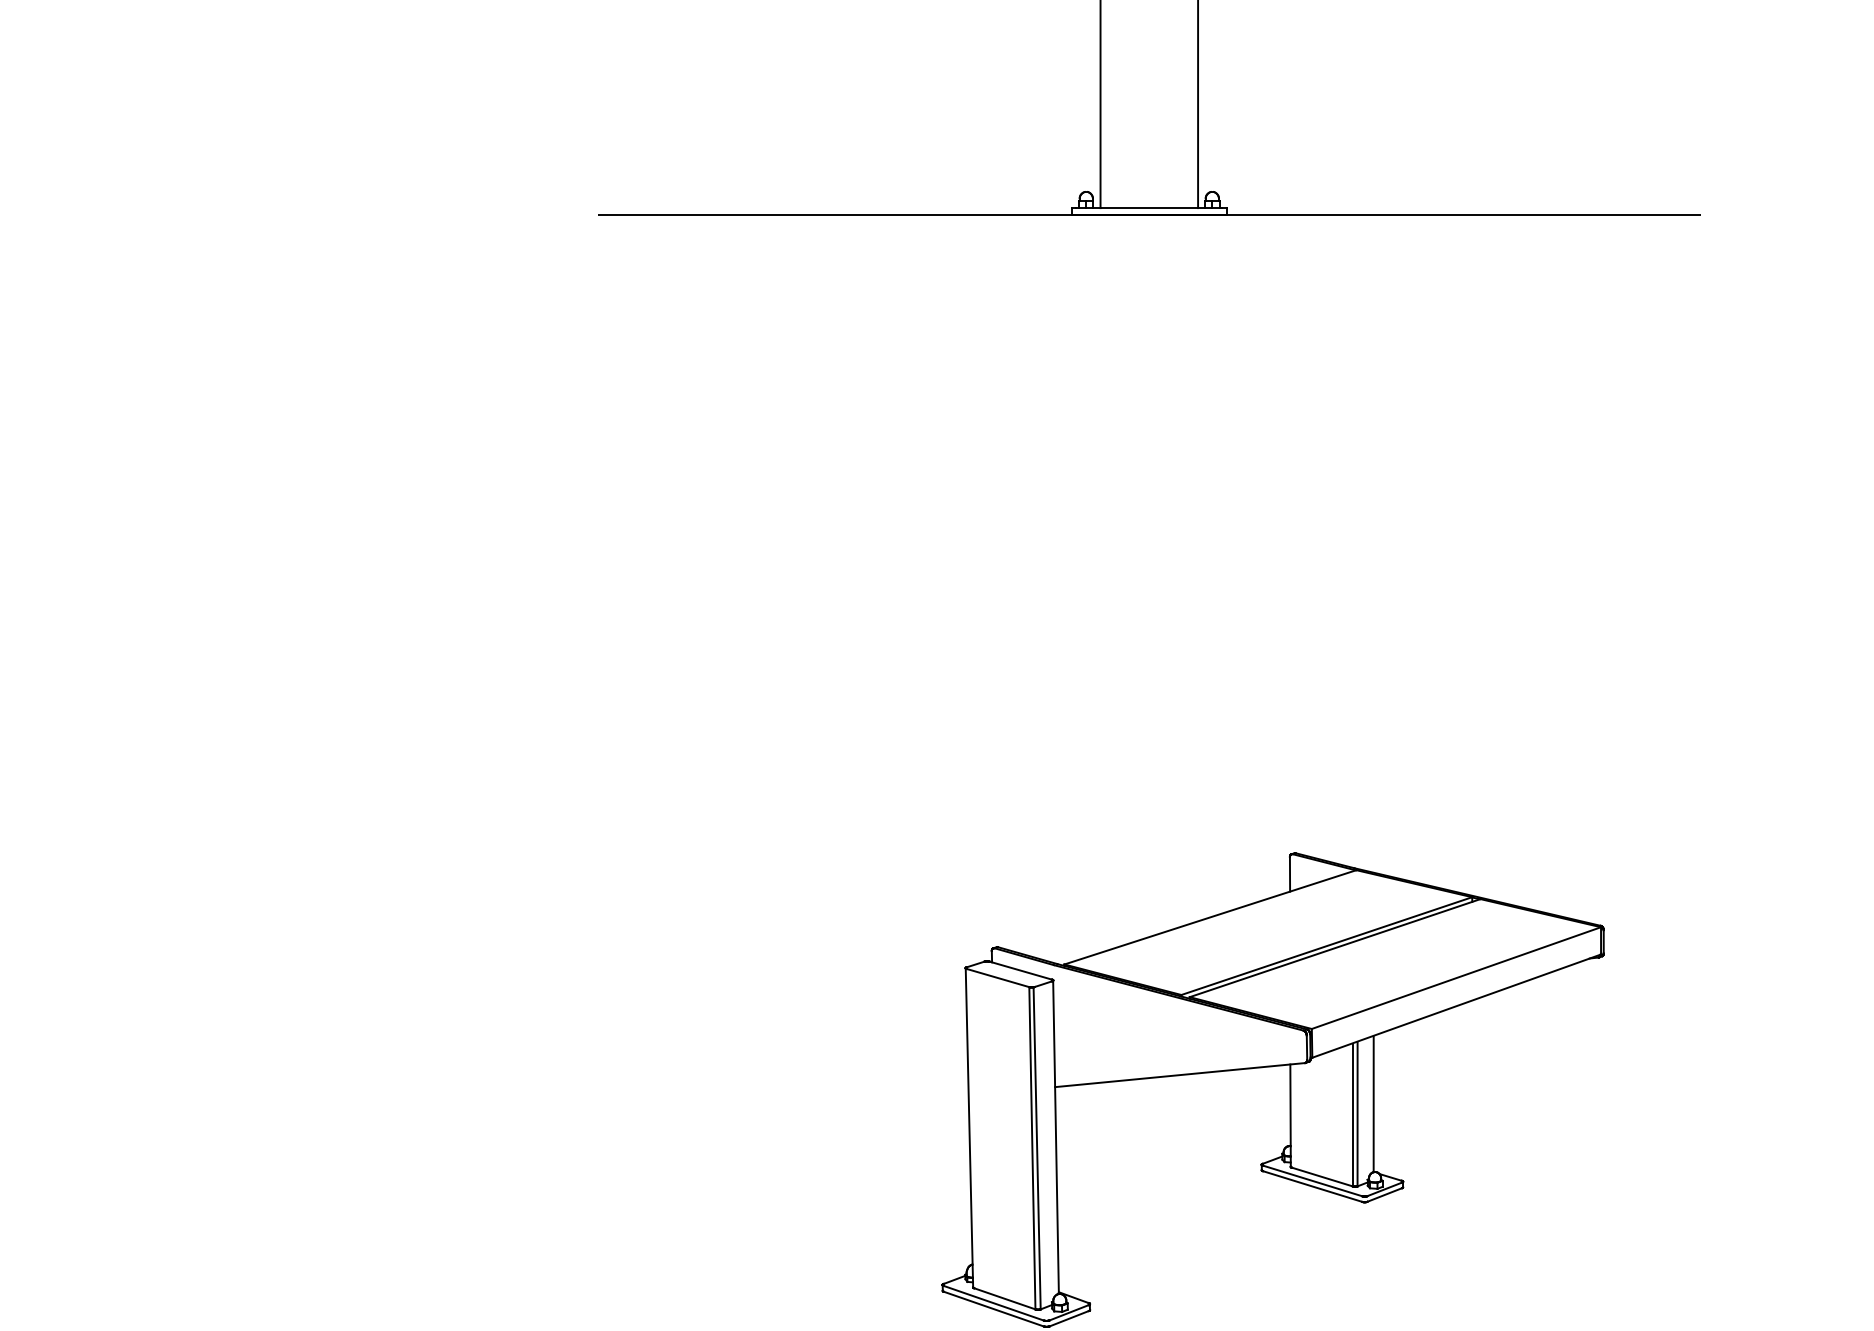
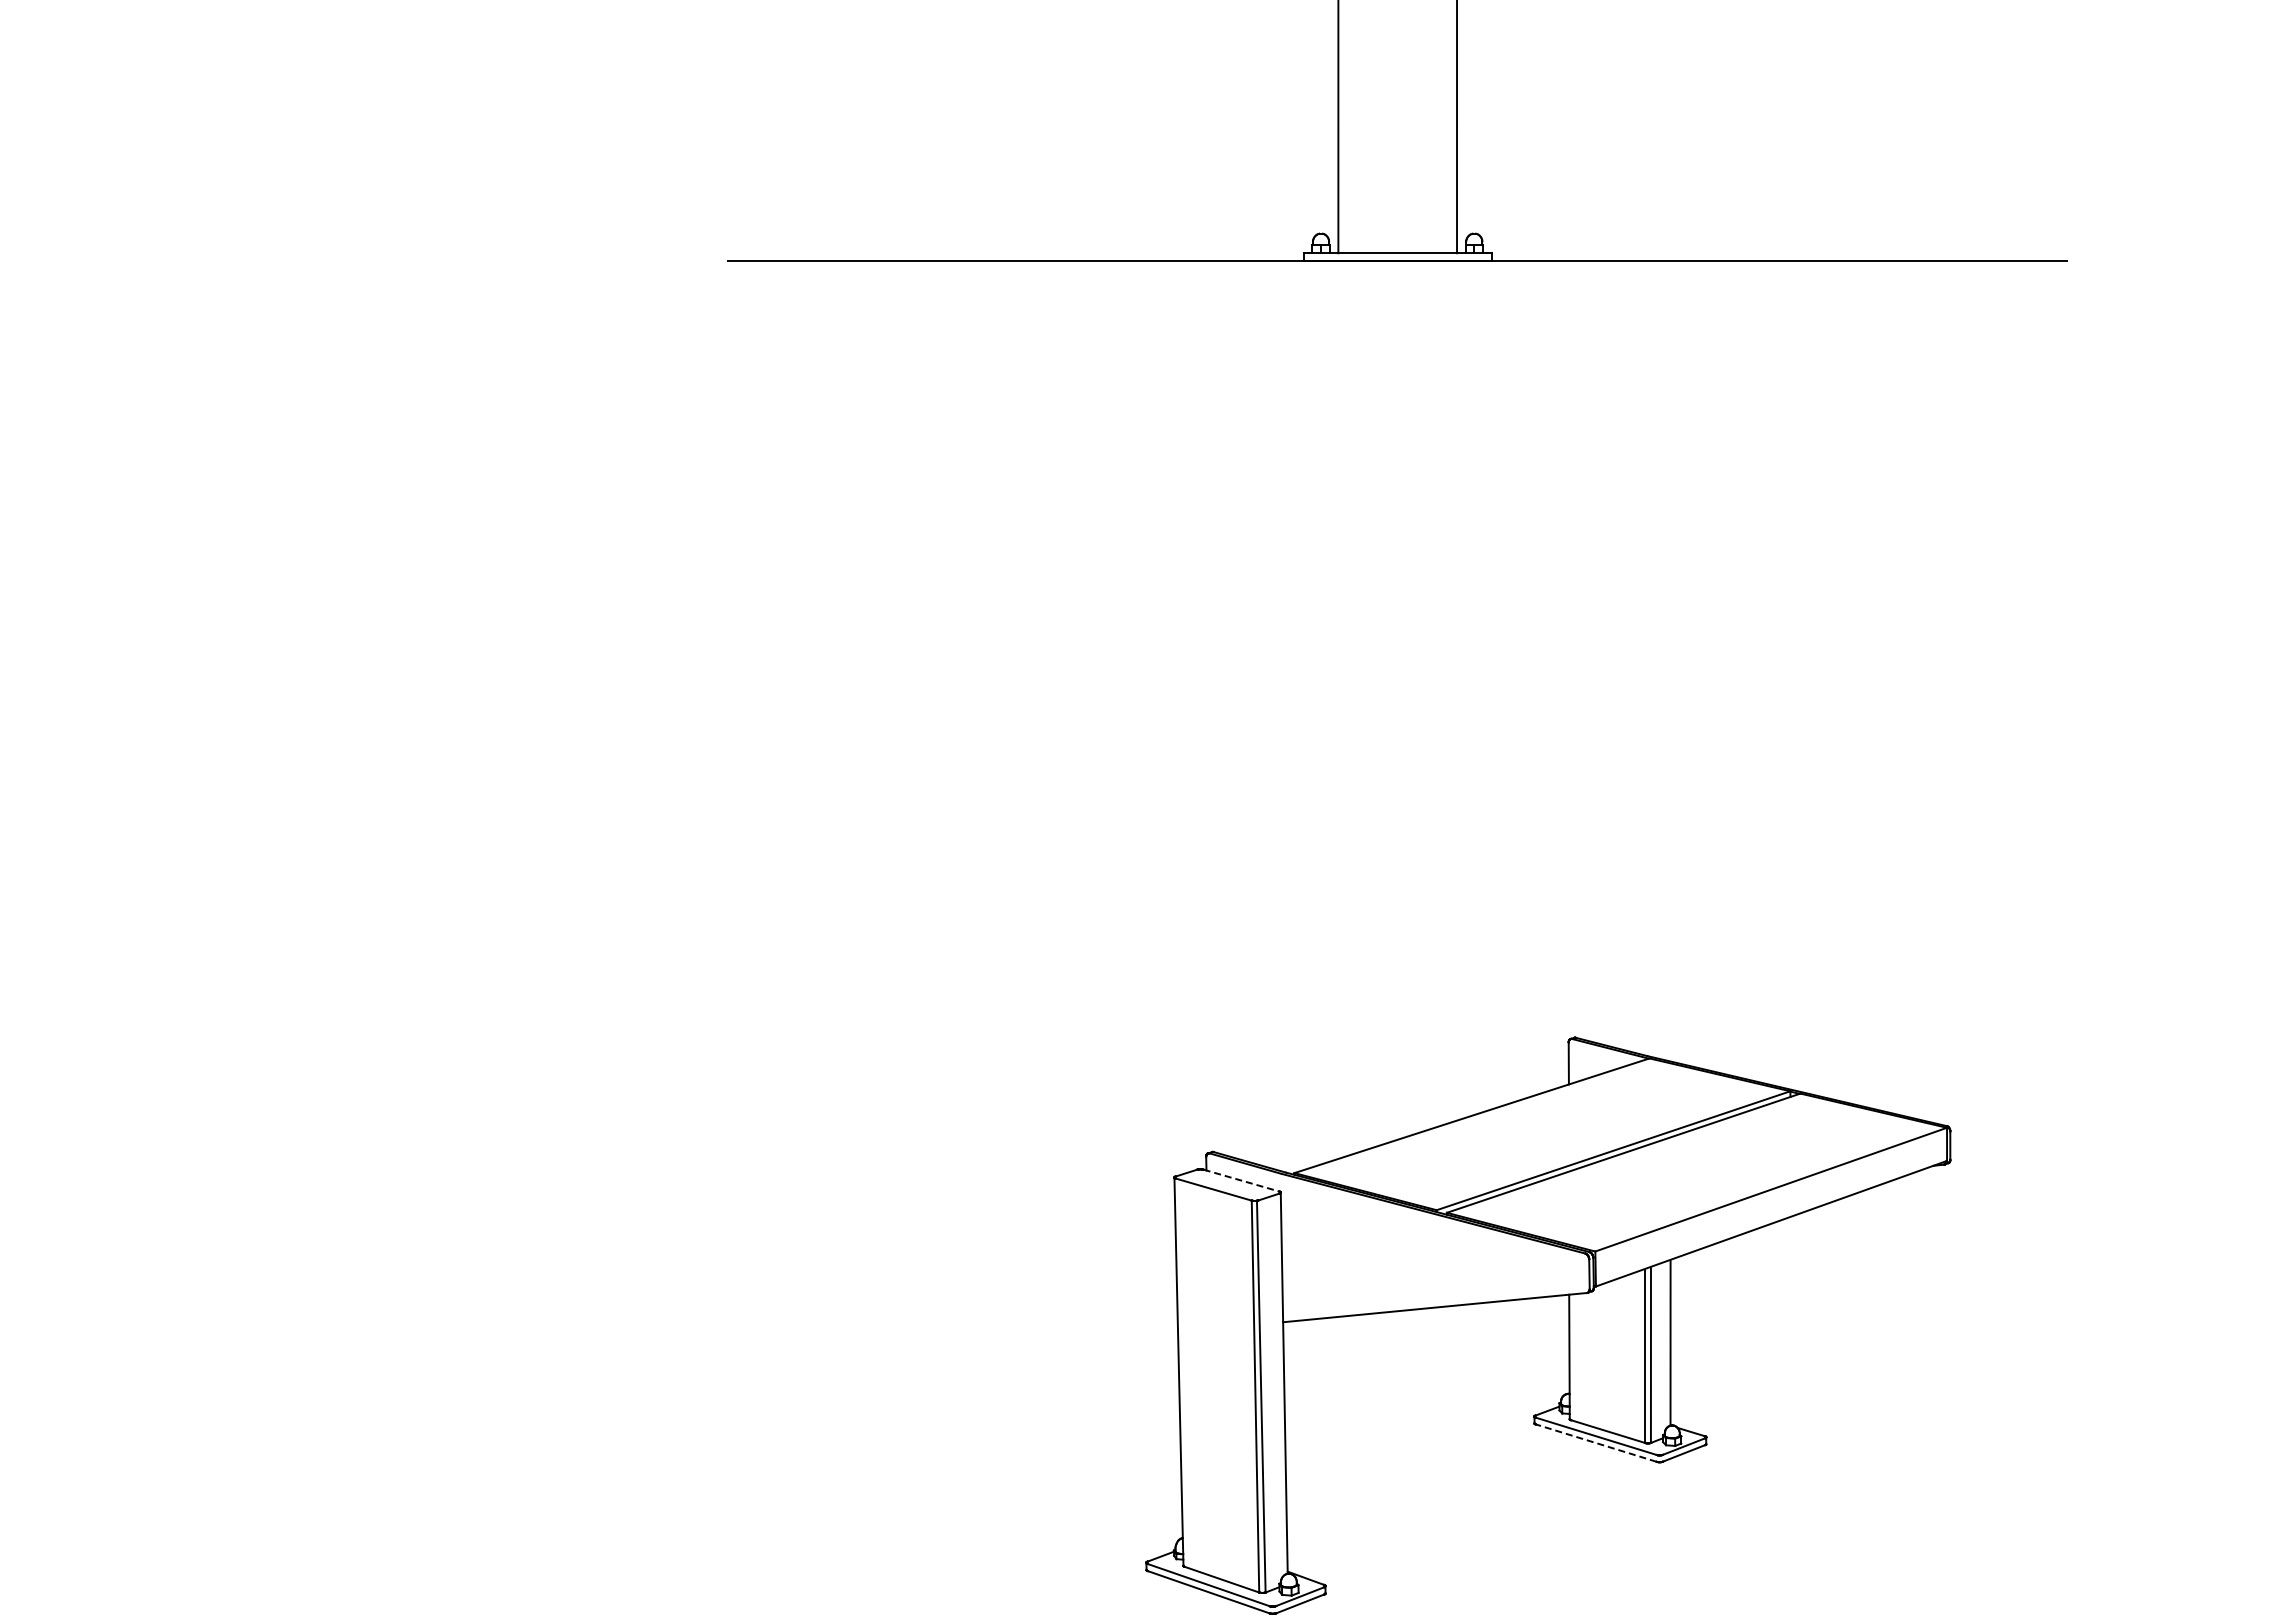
line: (1020, 970) -> (1241, 1180), solid -> dashed
line: (1311, 1186) -> (1595, 1442), solid -> dashed

